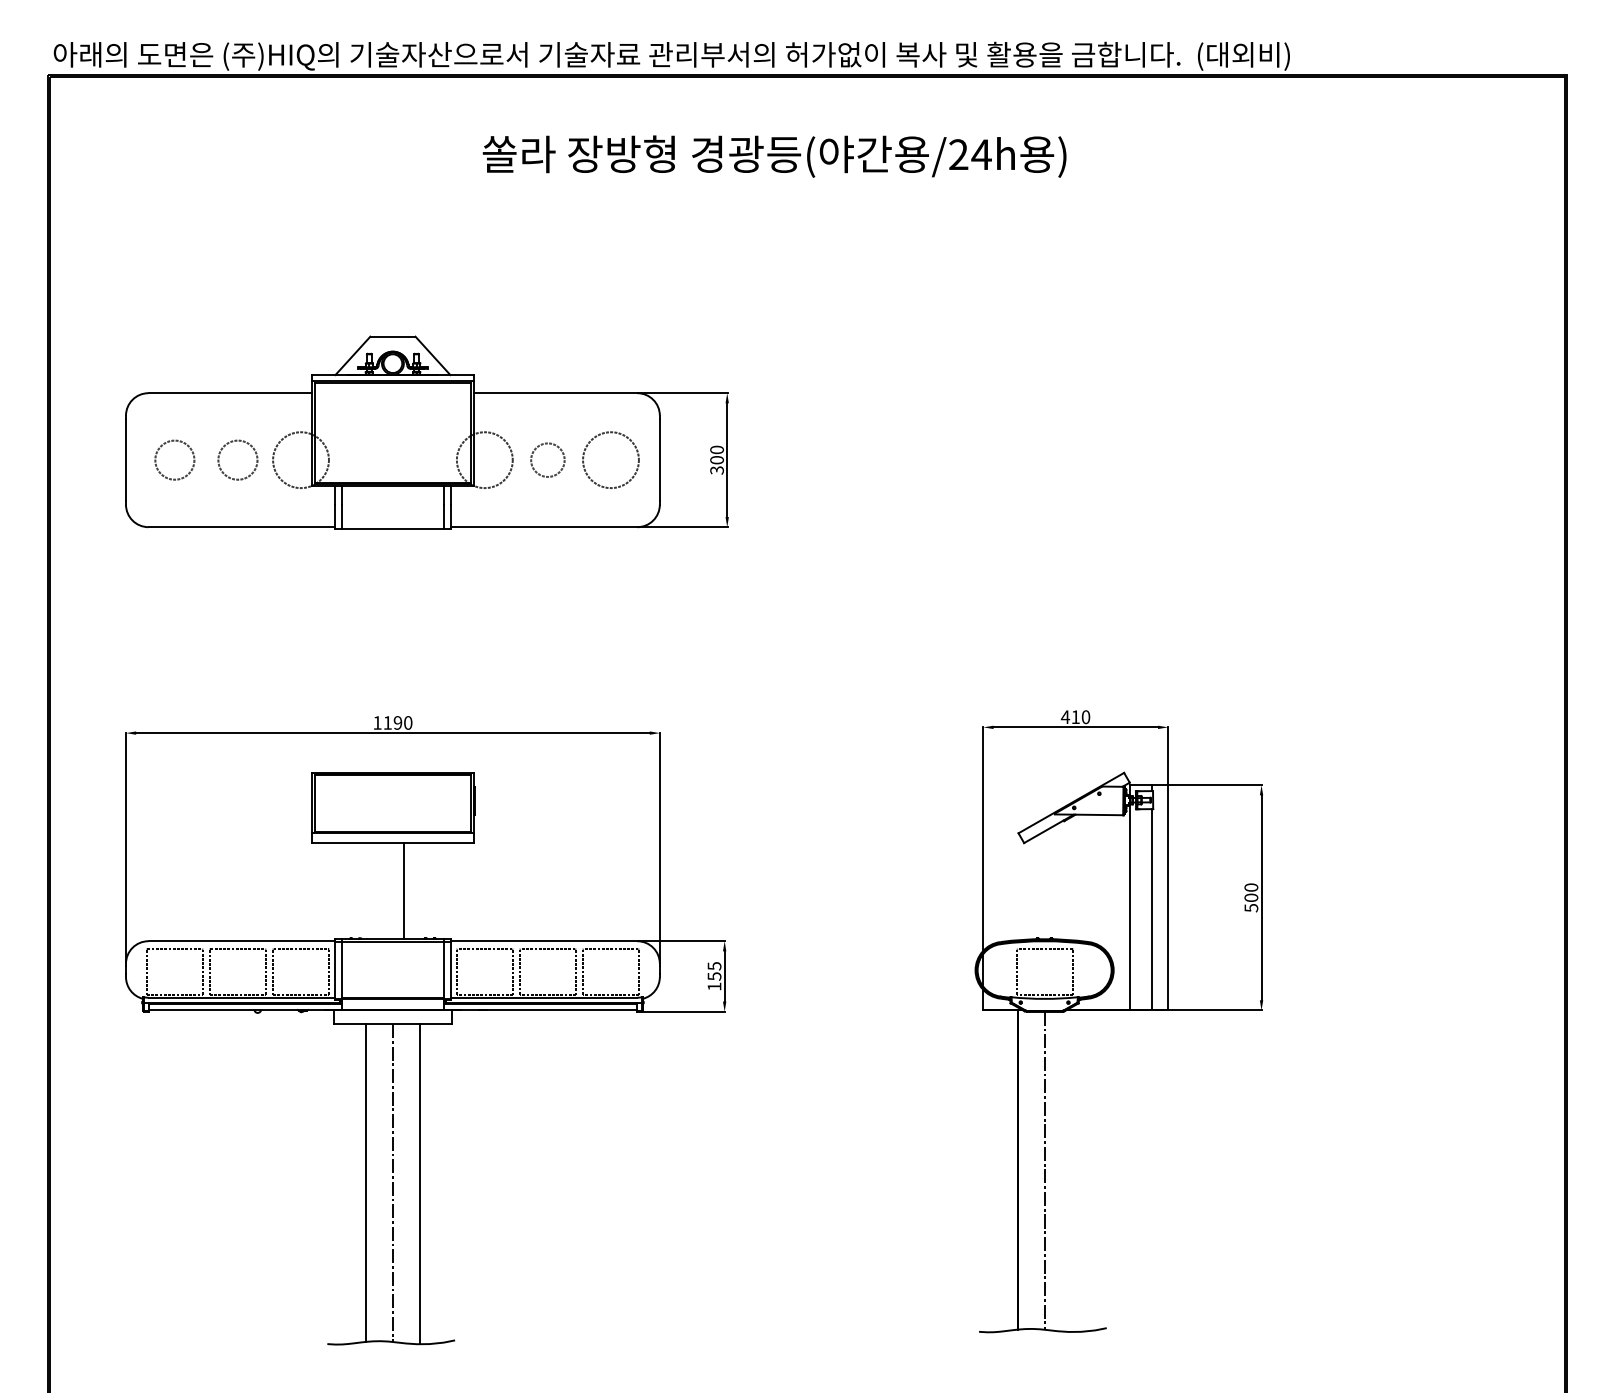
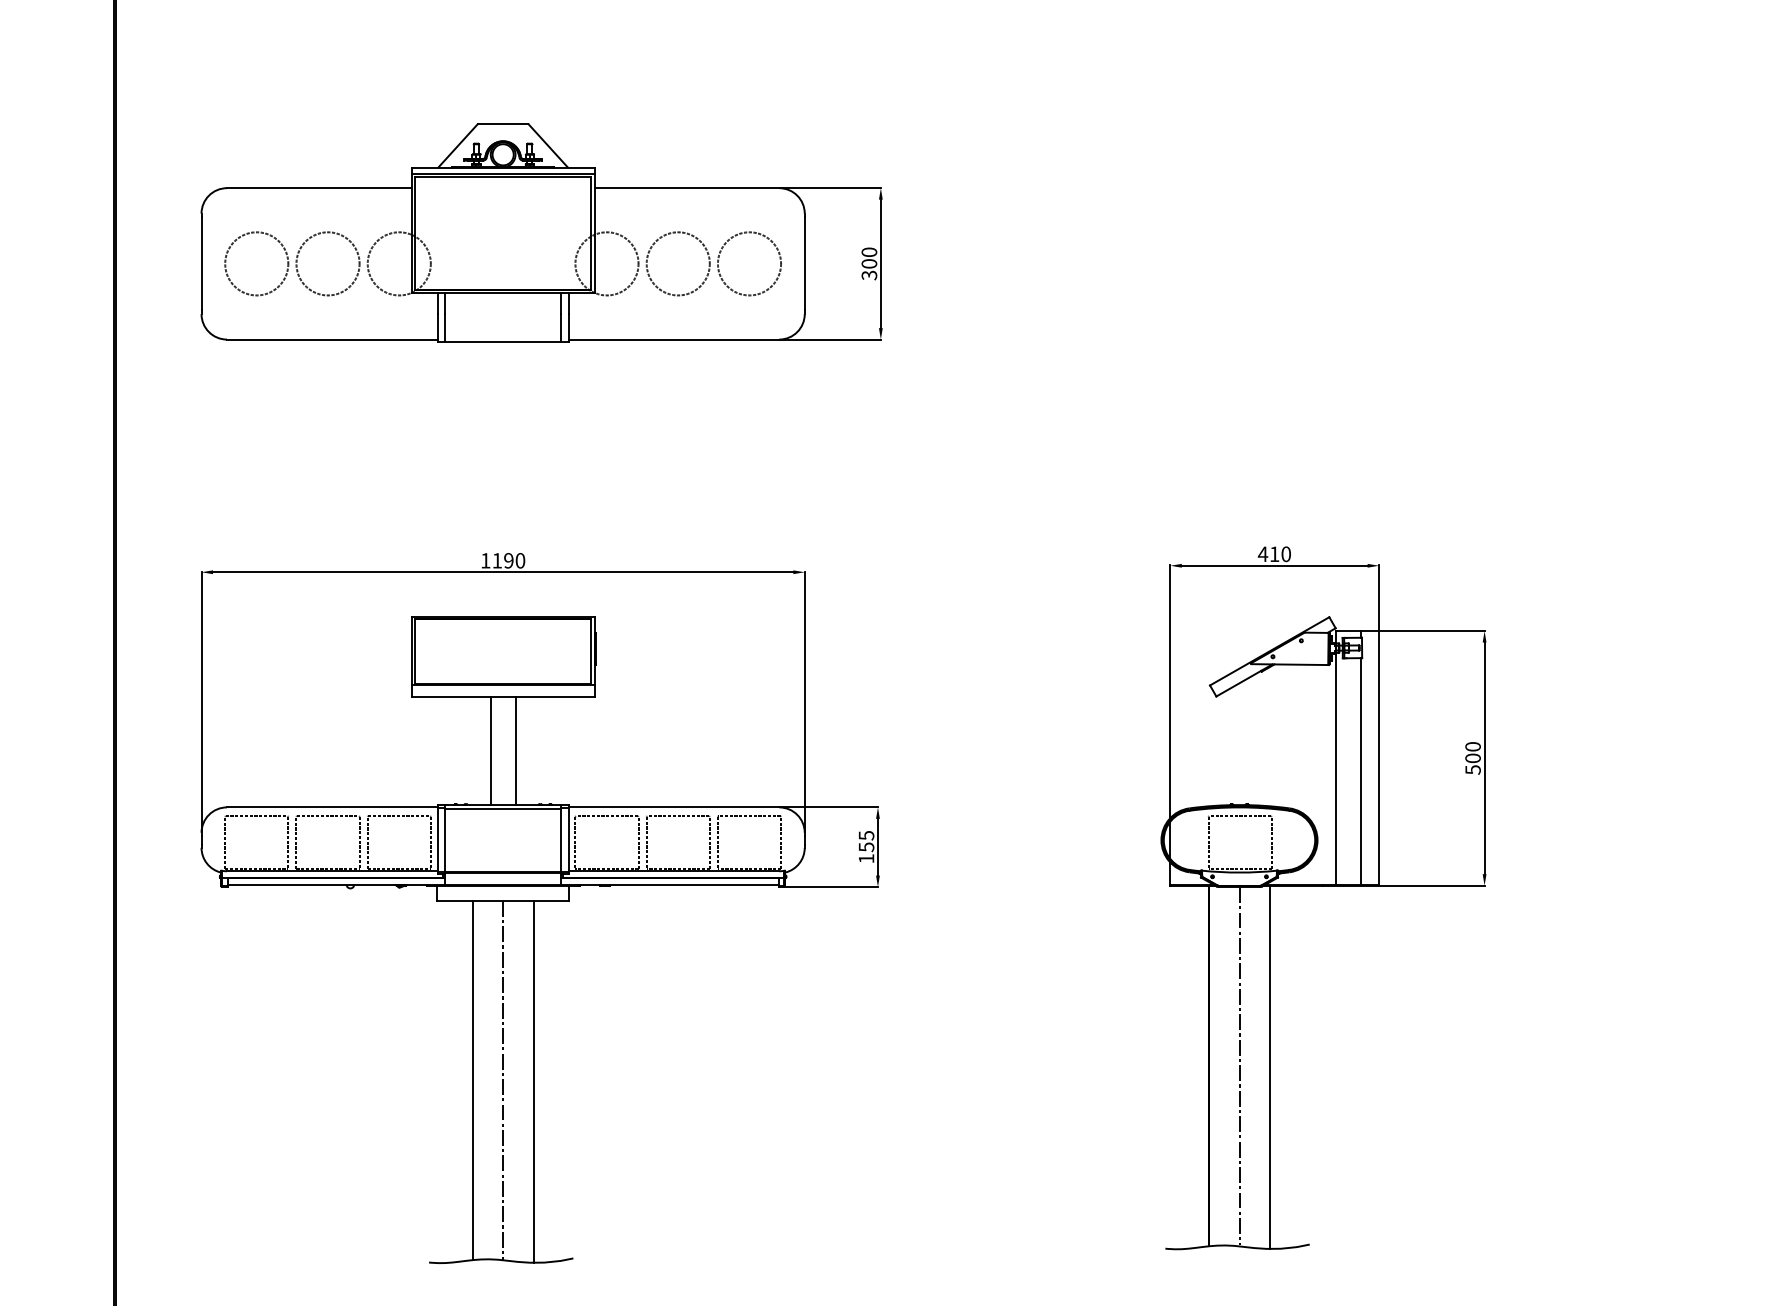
circle: (174, 460) -> (256, 264), size x1.43
circle: (237, 460) -> (327, 264), size x1.43
circle: (547, 460) -> (677, 264), size x1.67
line: (381, 891) -> (490, 751), added
line: (1071, 1170) -> (1269, 1066), added

